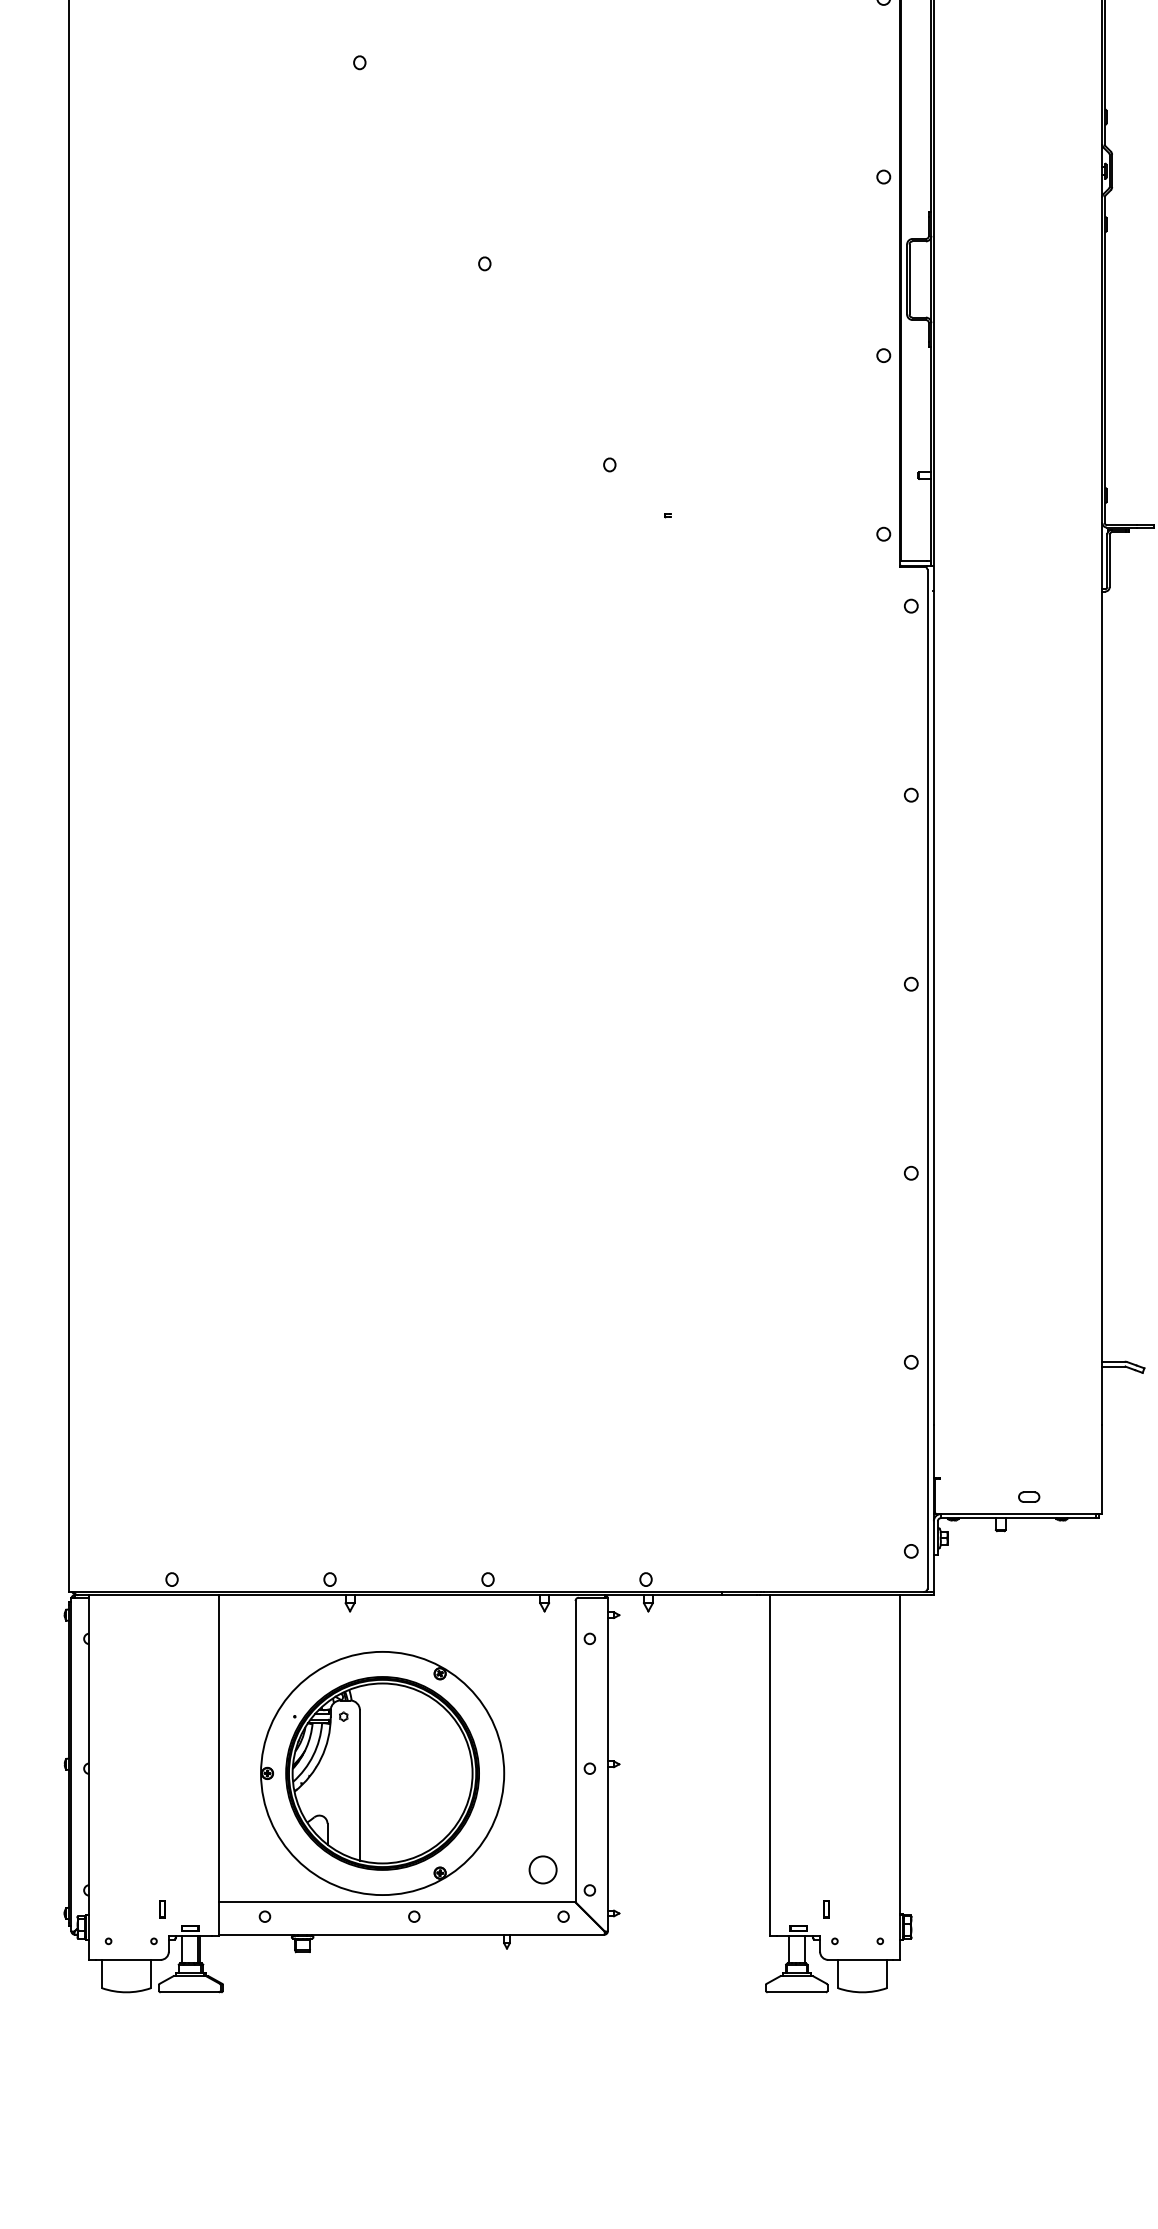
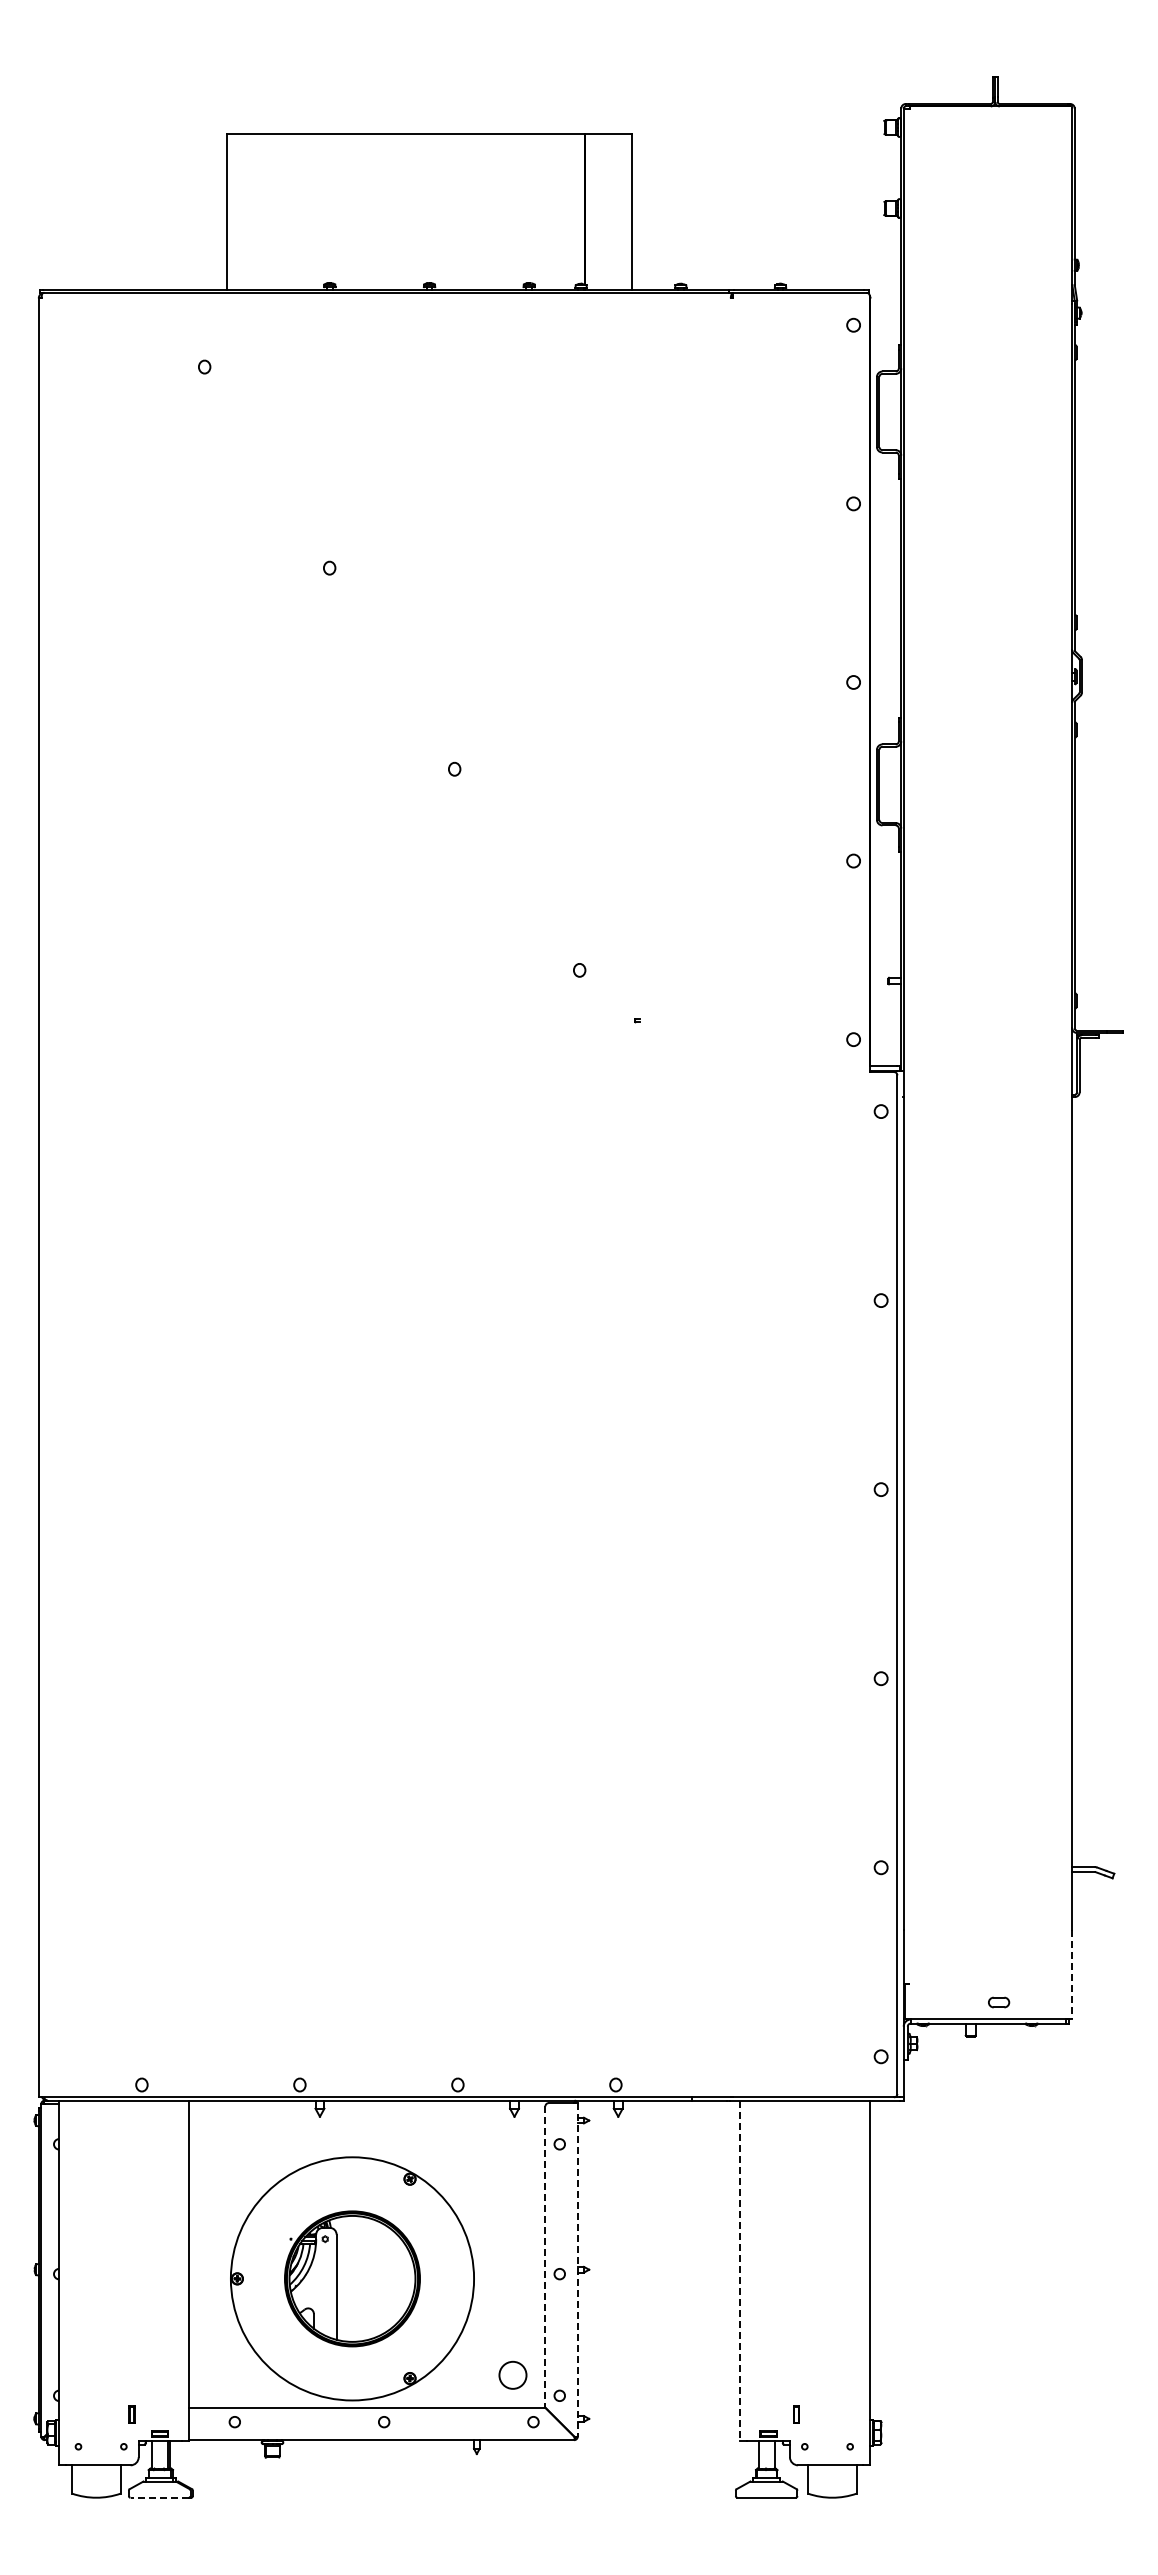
line: (1102, 1469) -> (1072, 1974), solid -> dashed
line: (575, 1752) -> (545, 2257), solid -> dashed
line: (607, 1764) -> (577, 2269), solid -> dashed
line: (769, 1766) -> (739, 2271), solid -> dashed
part: (382, 1773) -> (352, 2278), size x0.7
line: (189, 1992) -> (159, 2497), solid -> dashed

